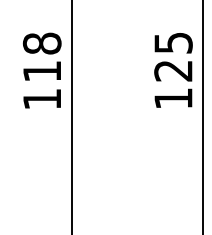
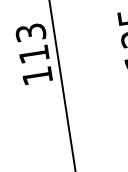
text: (42, 43) -> (31, 32), 118 -> 113

